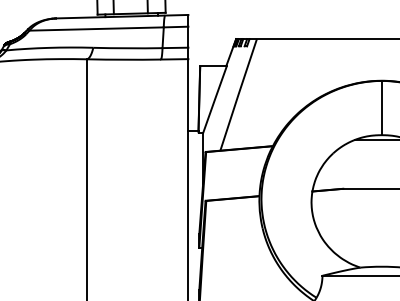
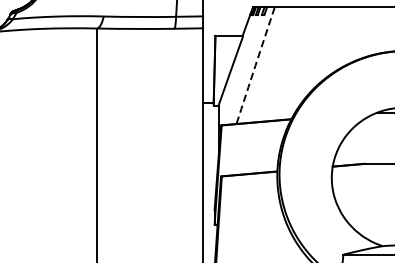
arc: (238, 94) -> (255, 65), solid -> dashed

